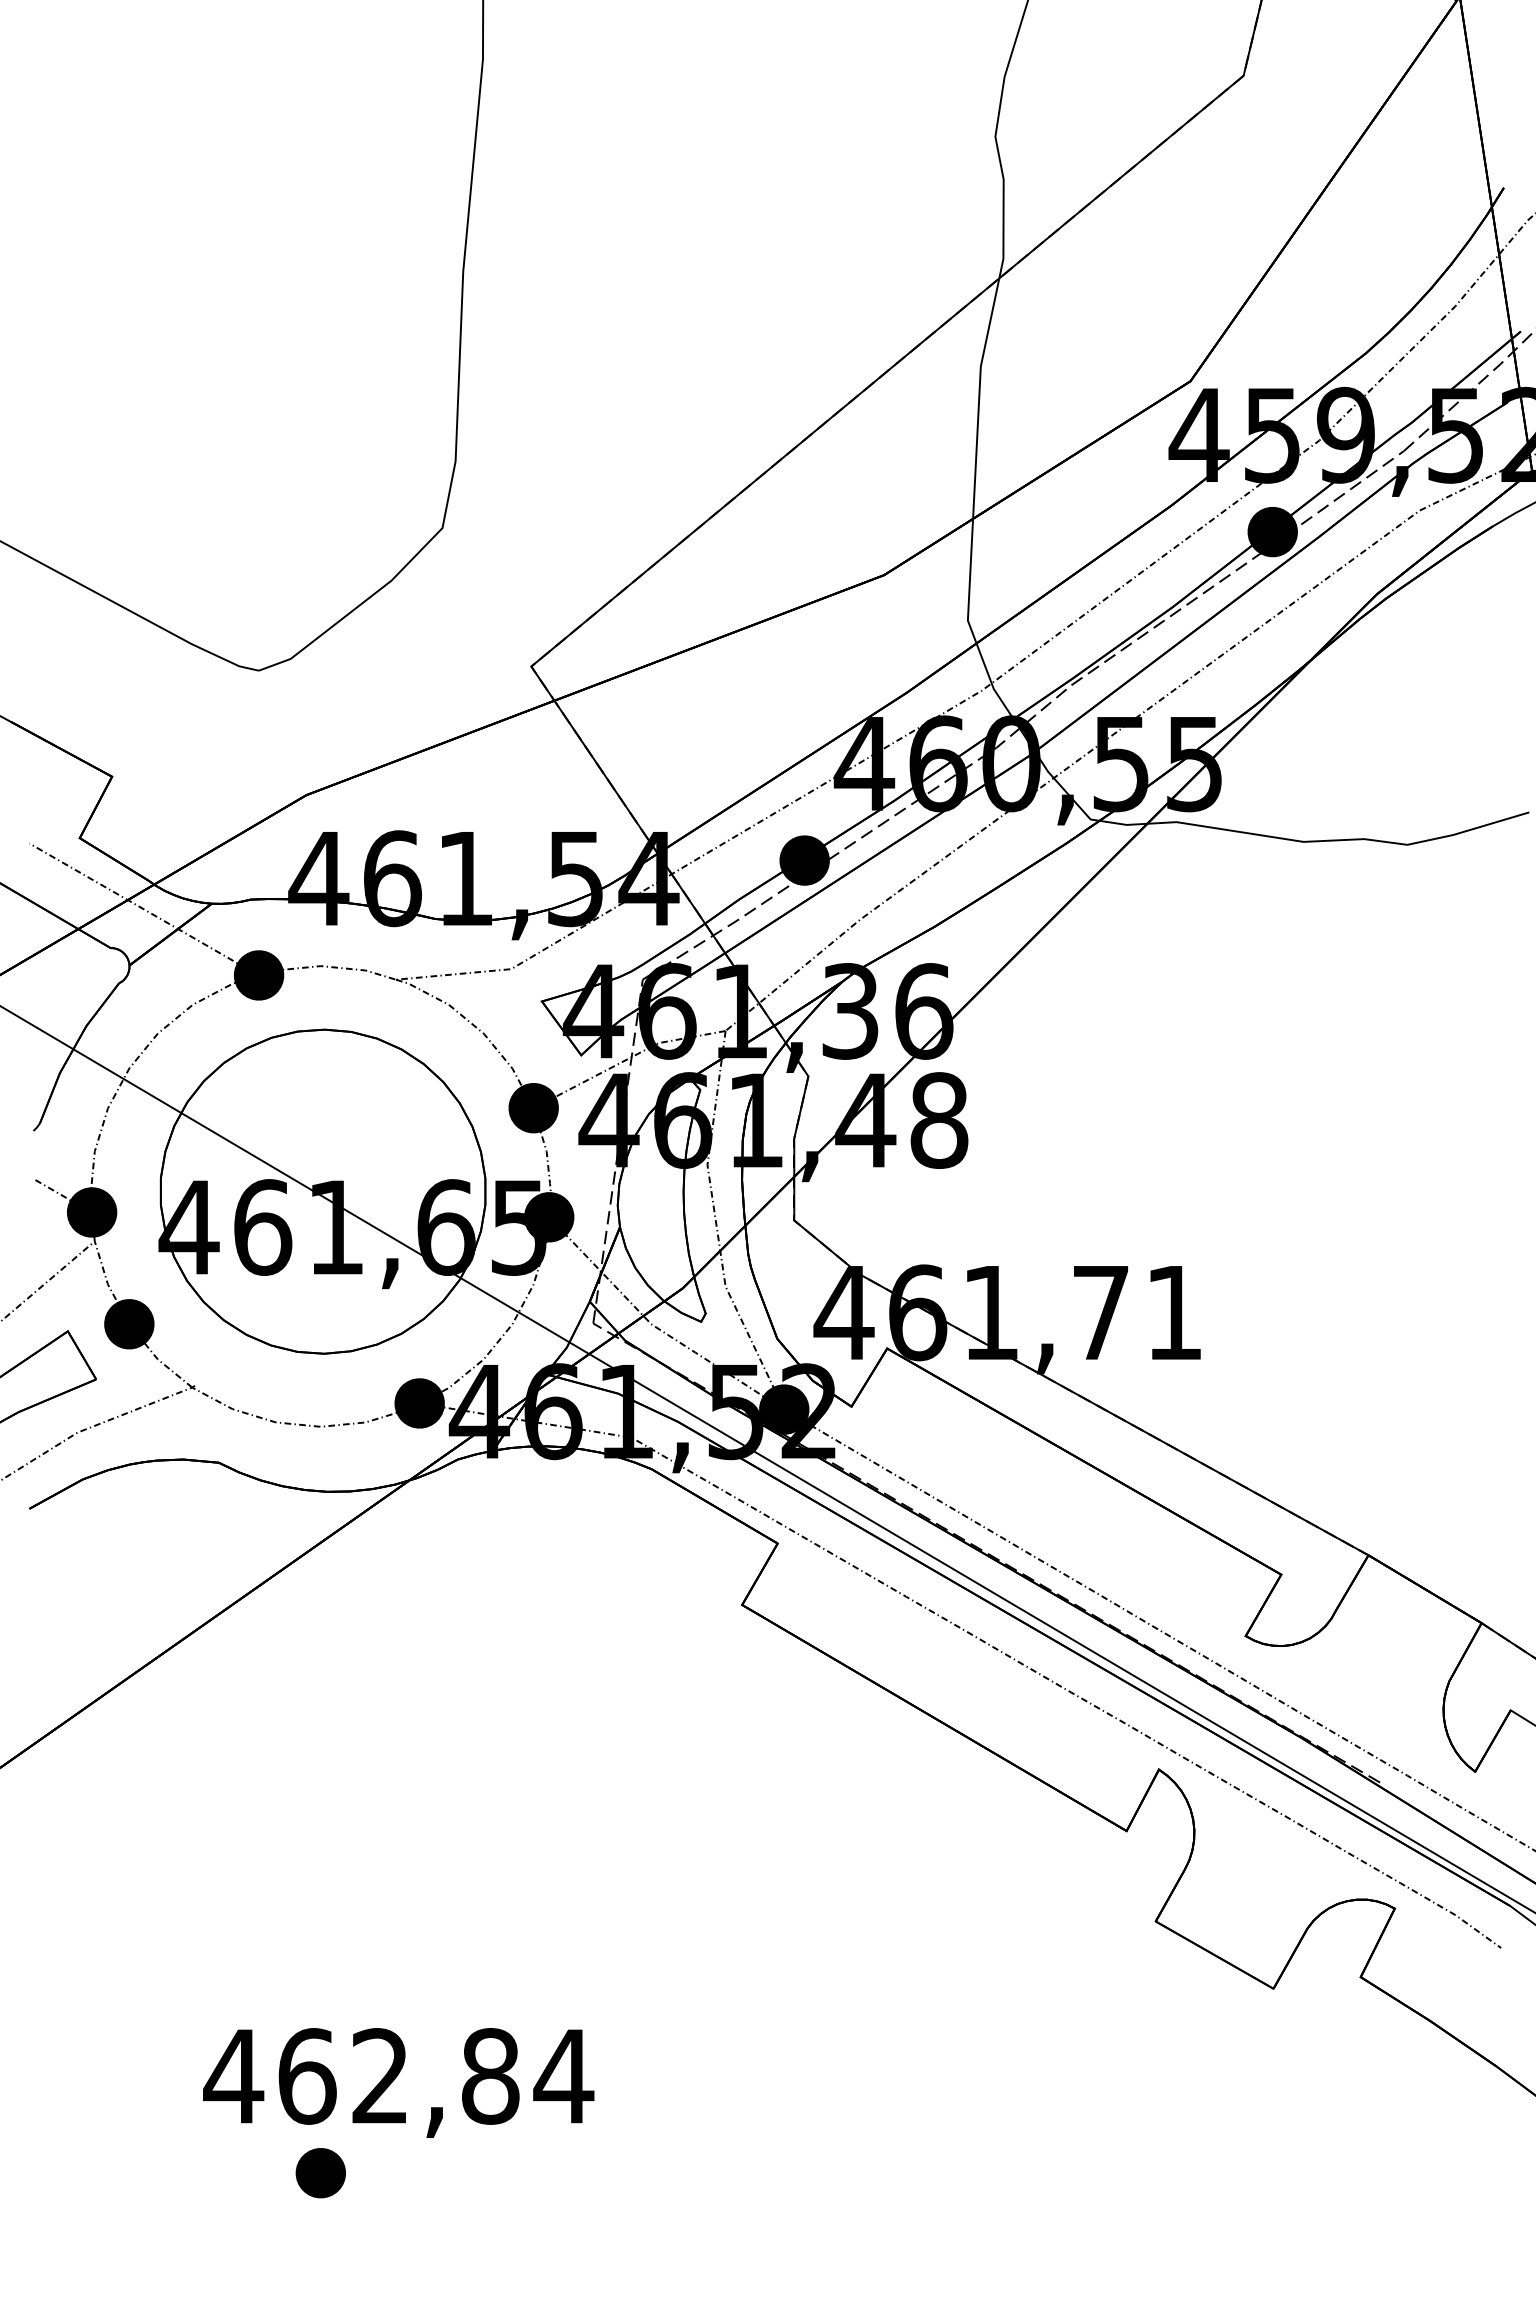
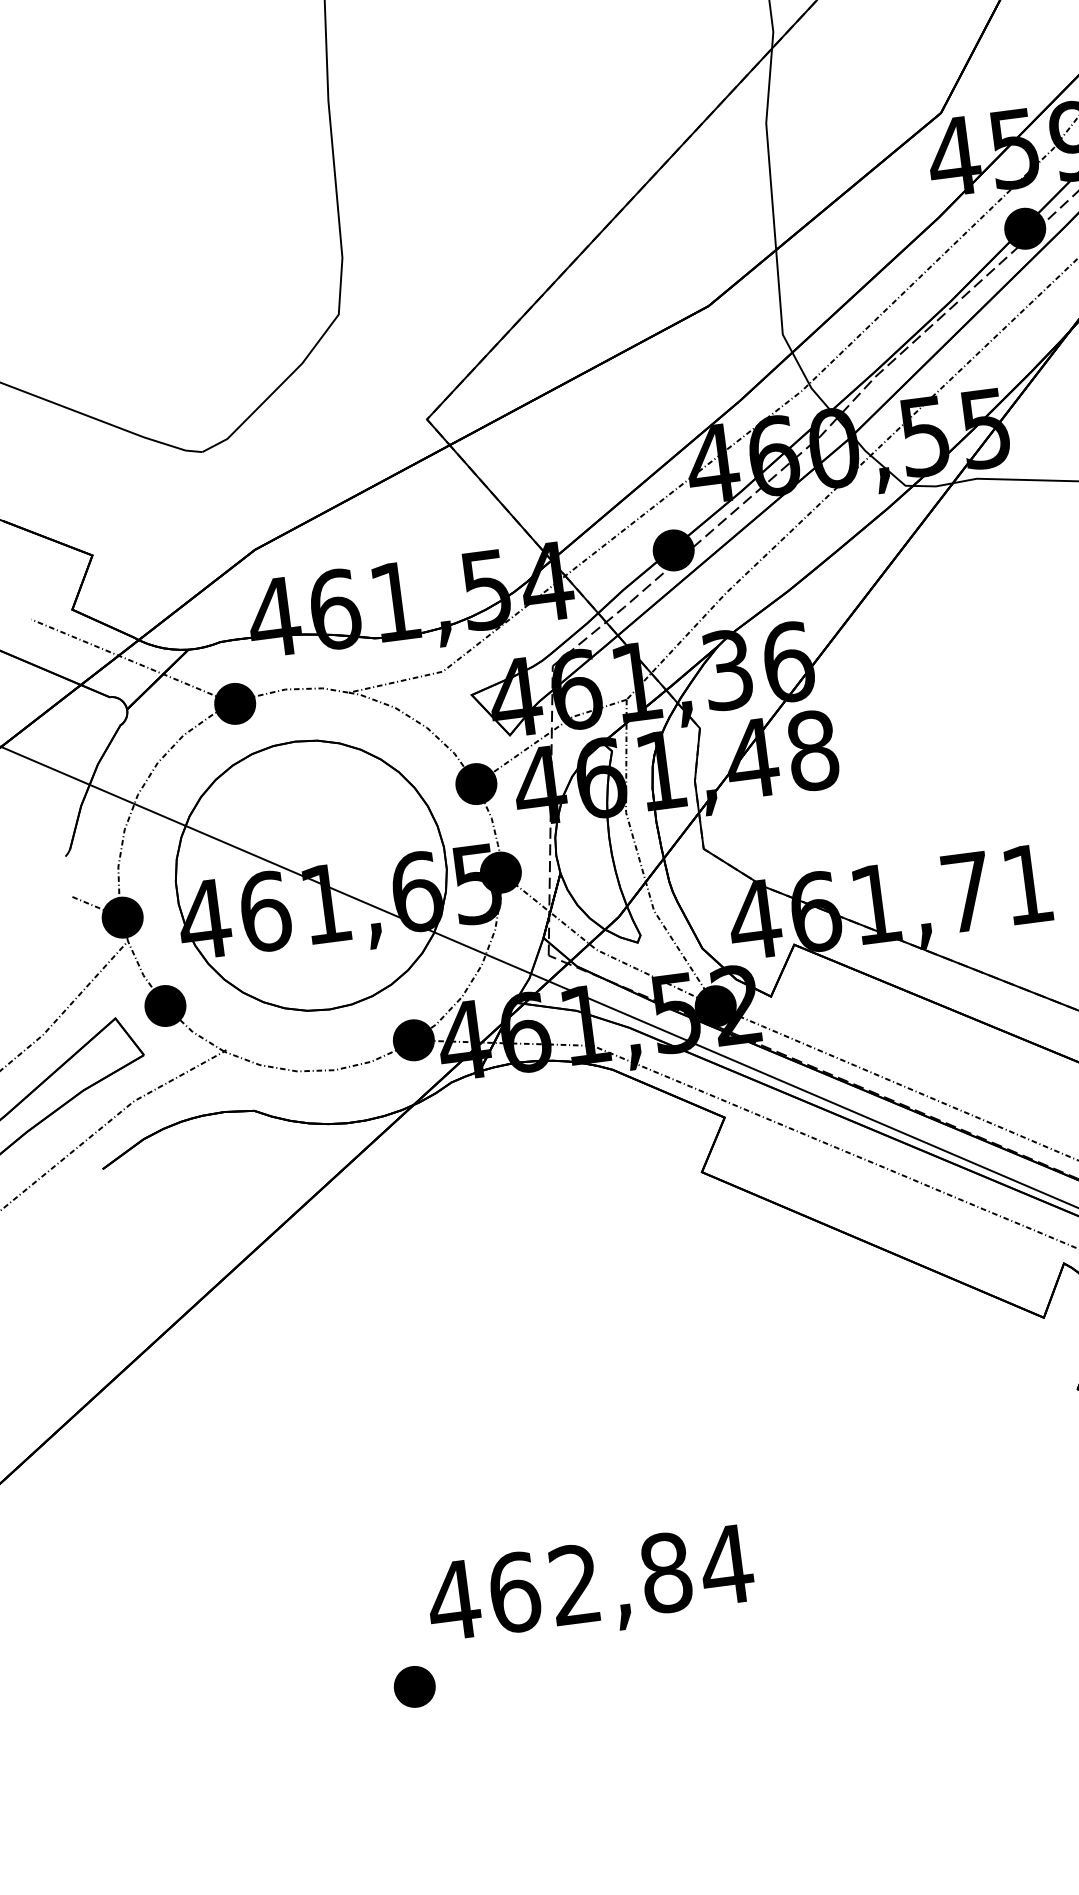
text: (398, 2082) -> (590, 1587), moved

